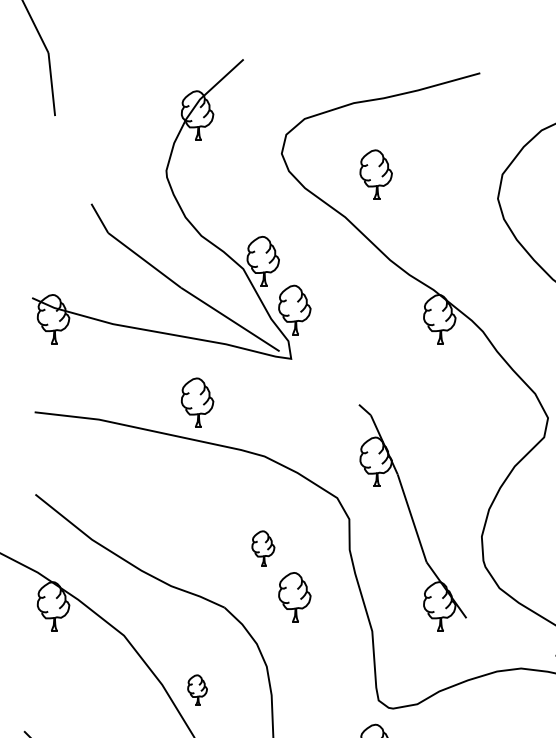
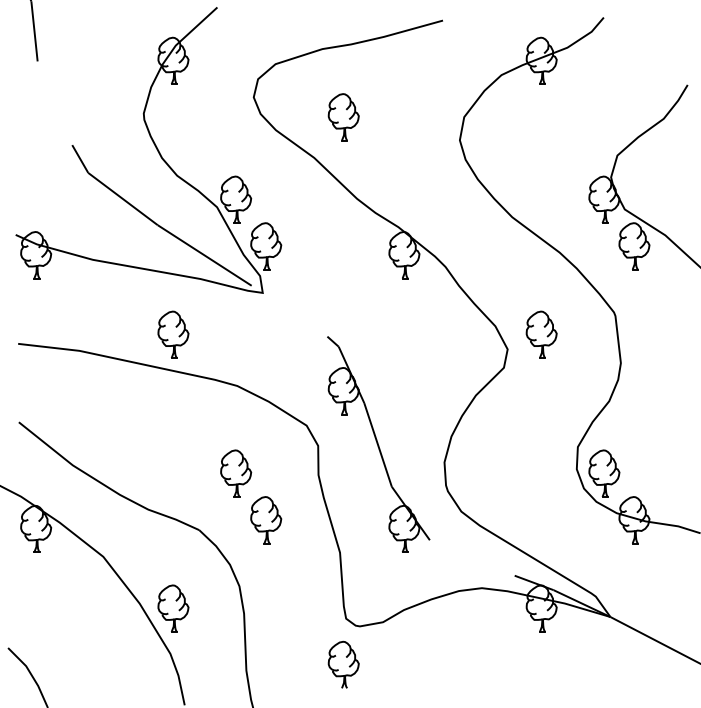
part: (263, 548) -> (236, 473), size x1.43
part: (197, 689) -> (173, 608), size x1.67

